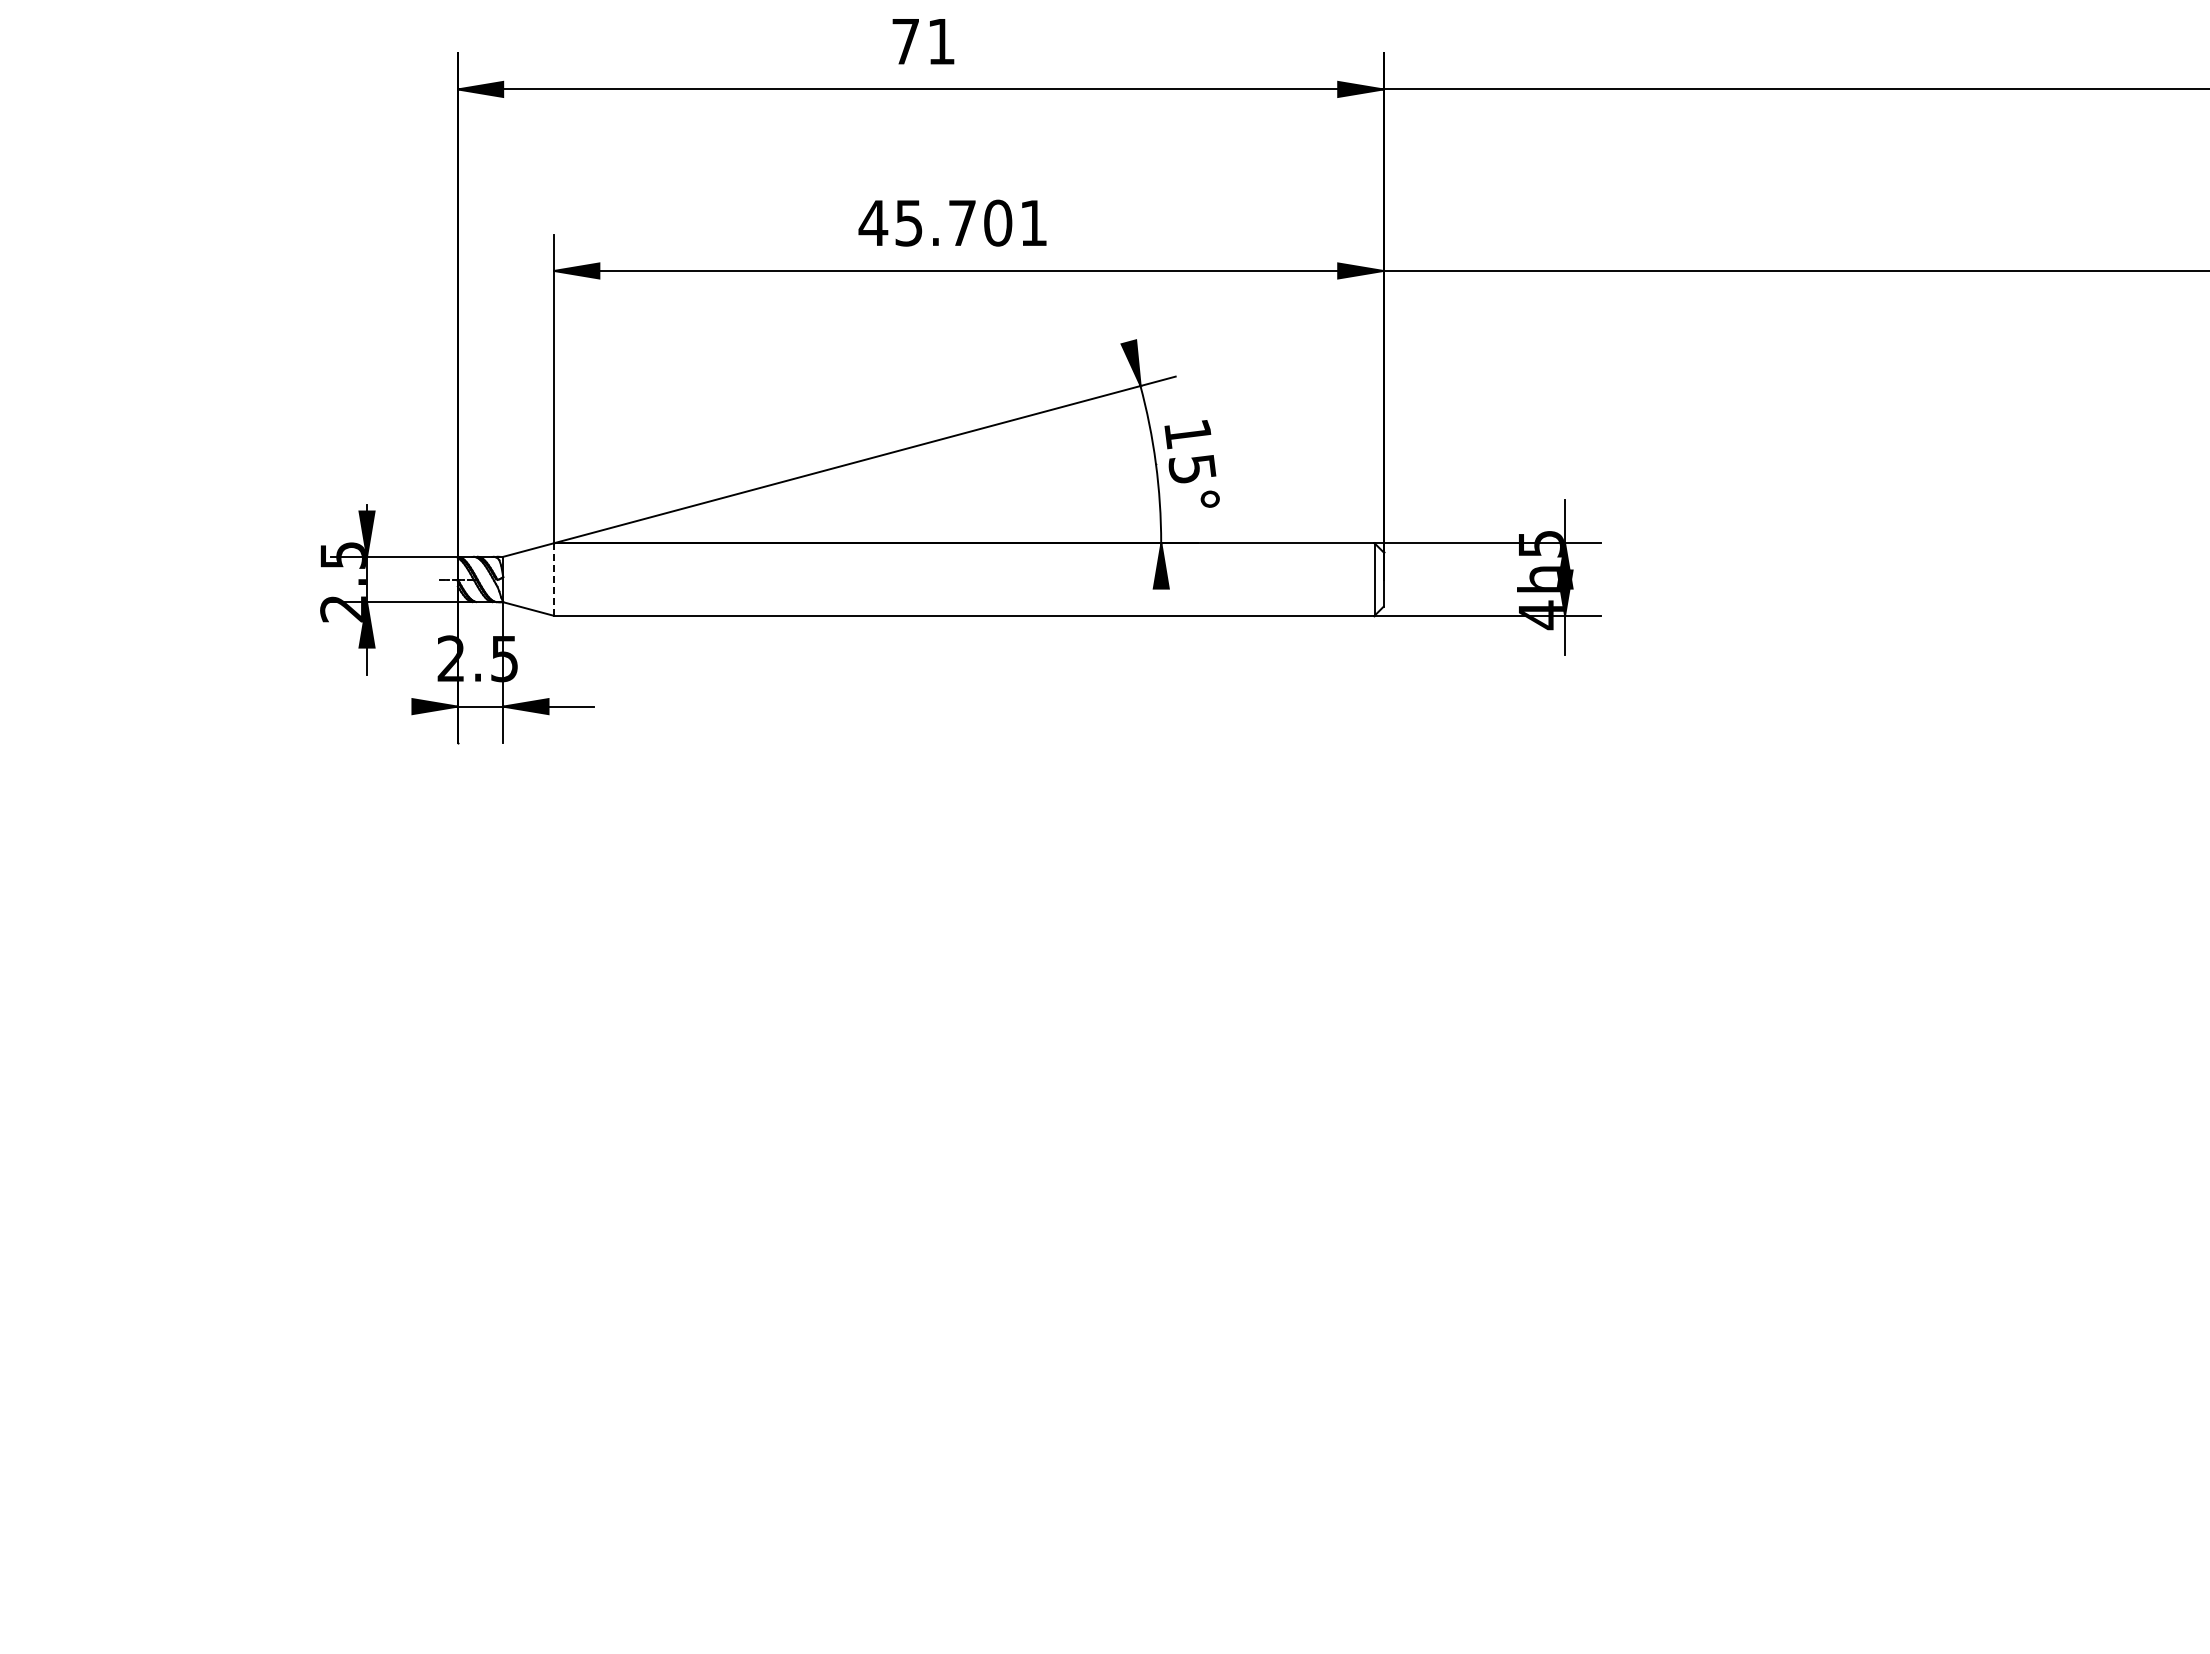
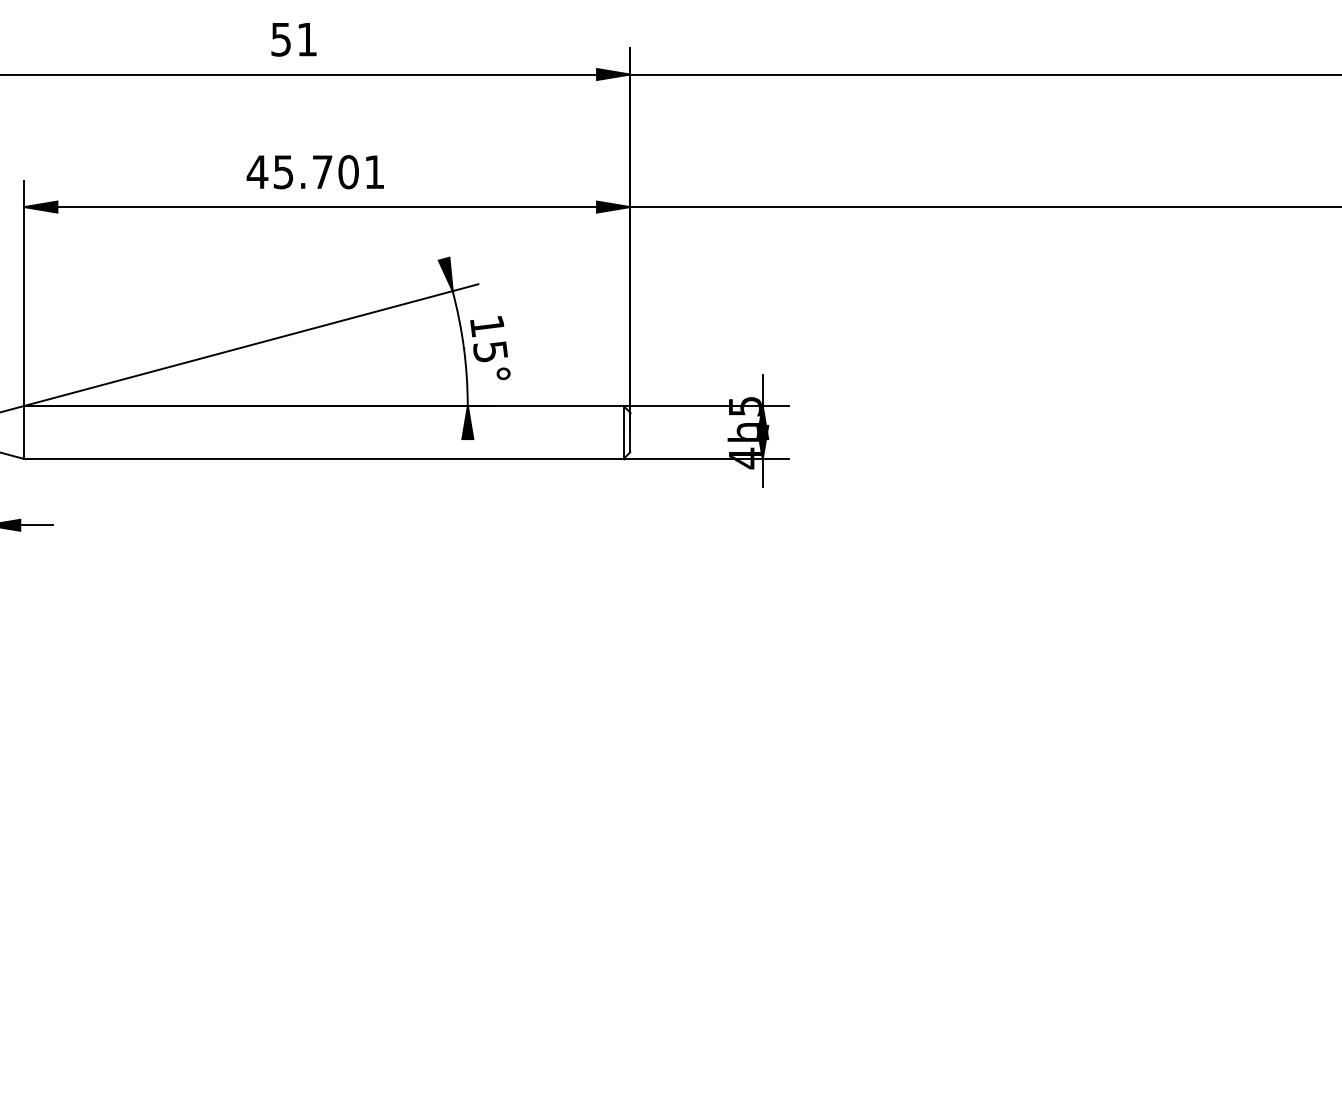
text: (905, 42) -> (280, 40), 71 -> 51
line: (554, 580) -> (24, 433), dashed -> solid

